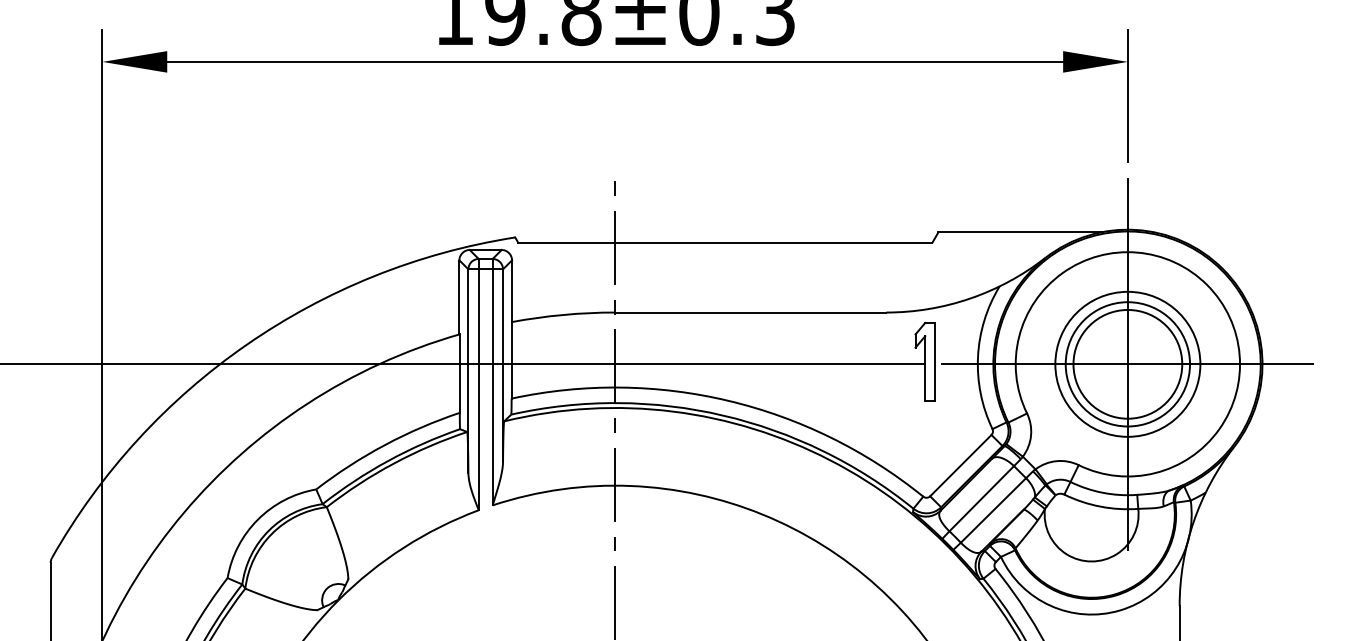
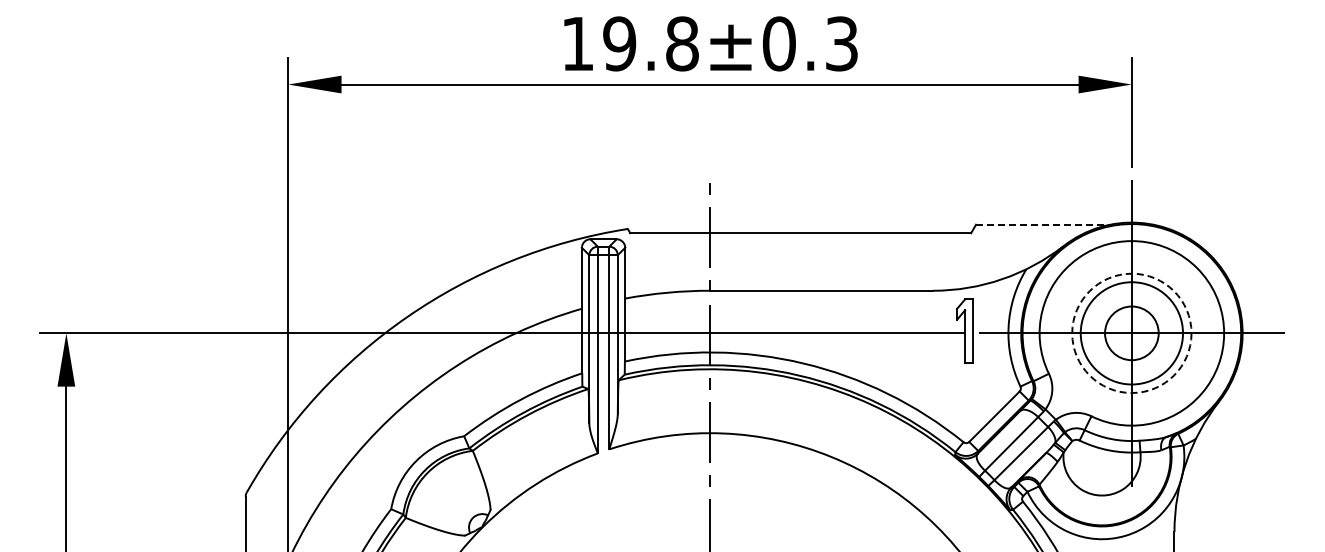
line: (1021, 232) -> (1044, 224), solid -> dashed
circle: (1127, 364) -> (1131, 333), size x0.6
circle: (1127, 364) -> (1131, 333), solid -> dashed

